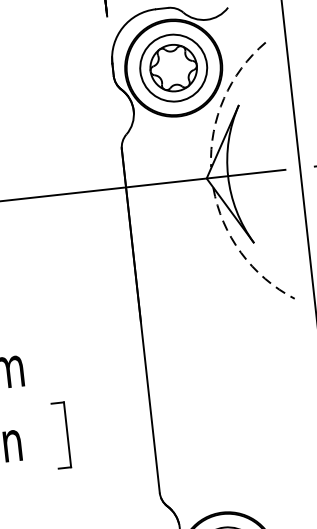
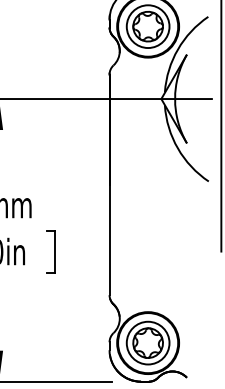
arc: (223, 98) -> (177, 49), dashed -> solid
arc: (240, 252) -> (177, 148), dashed -> solid

